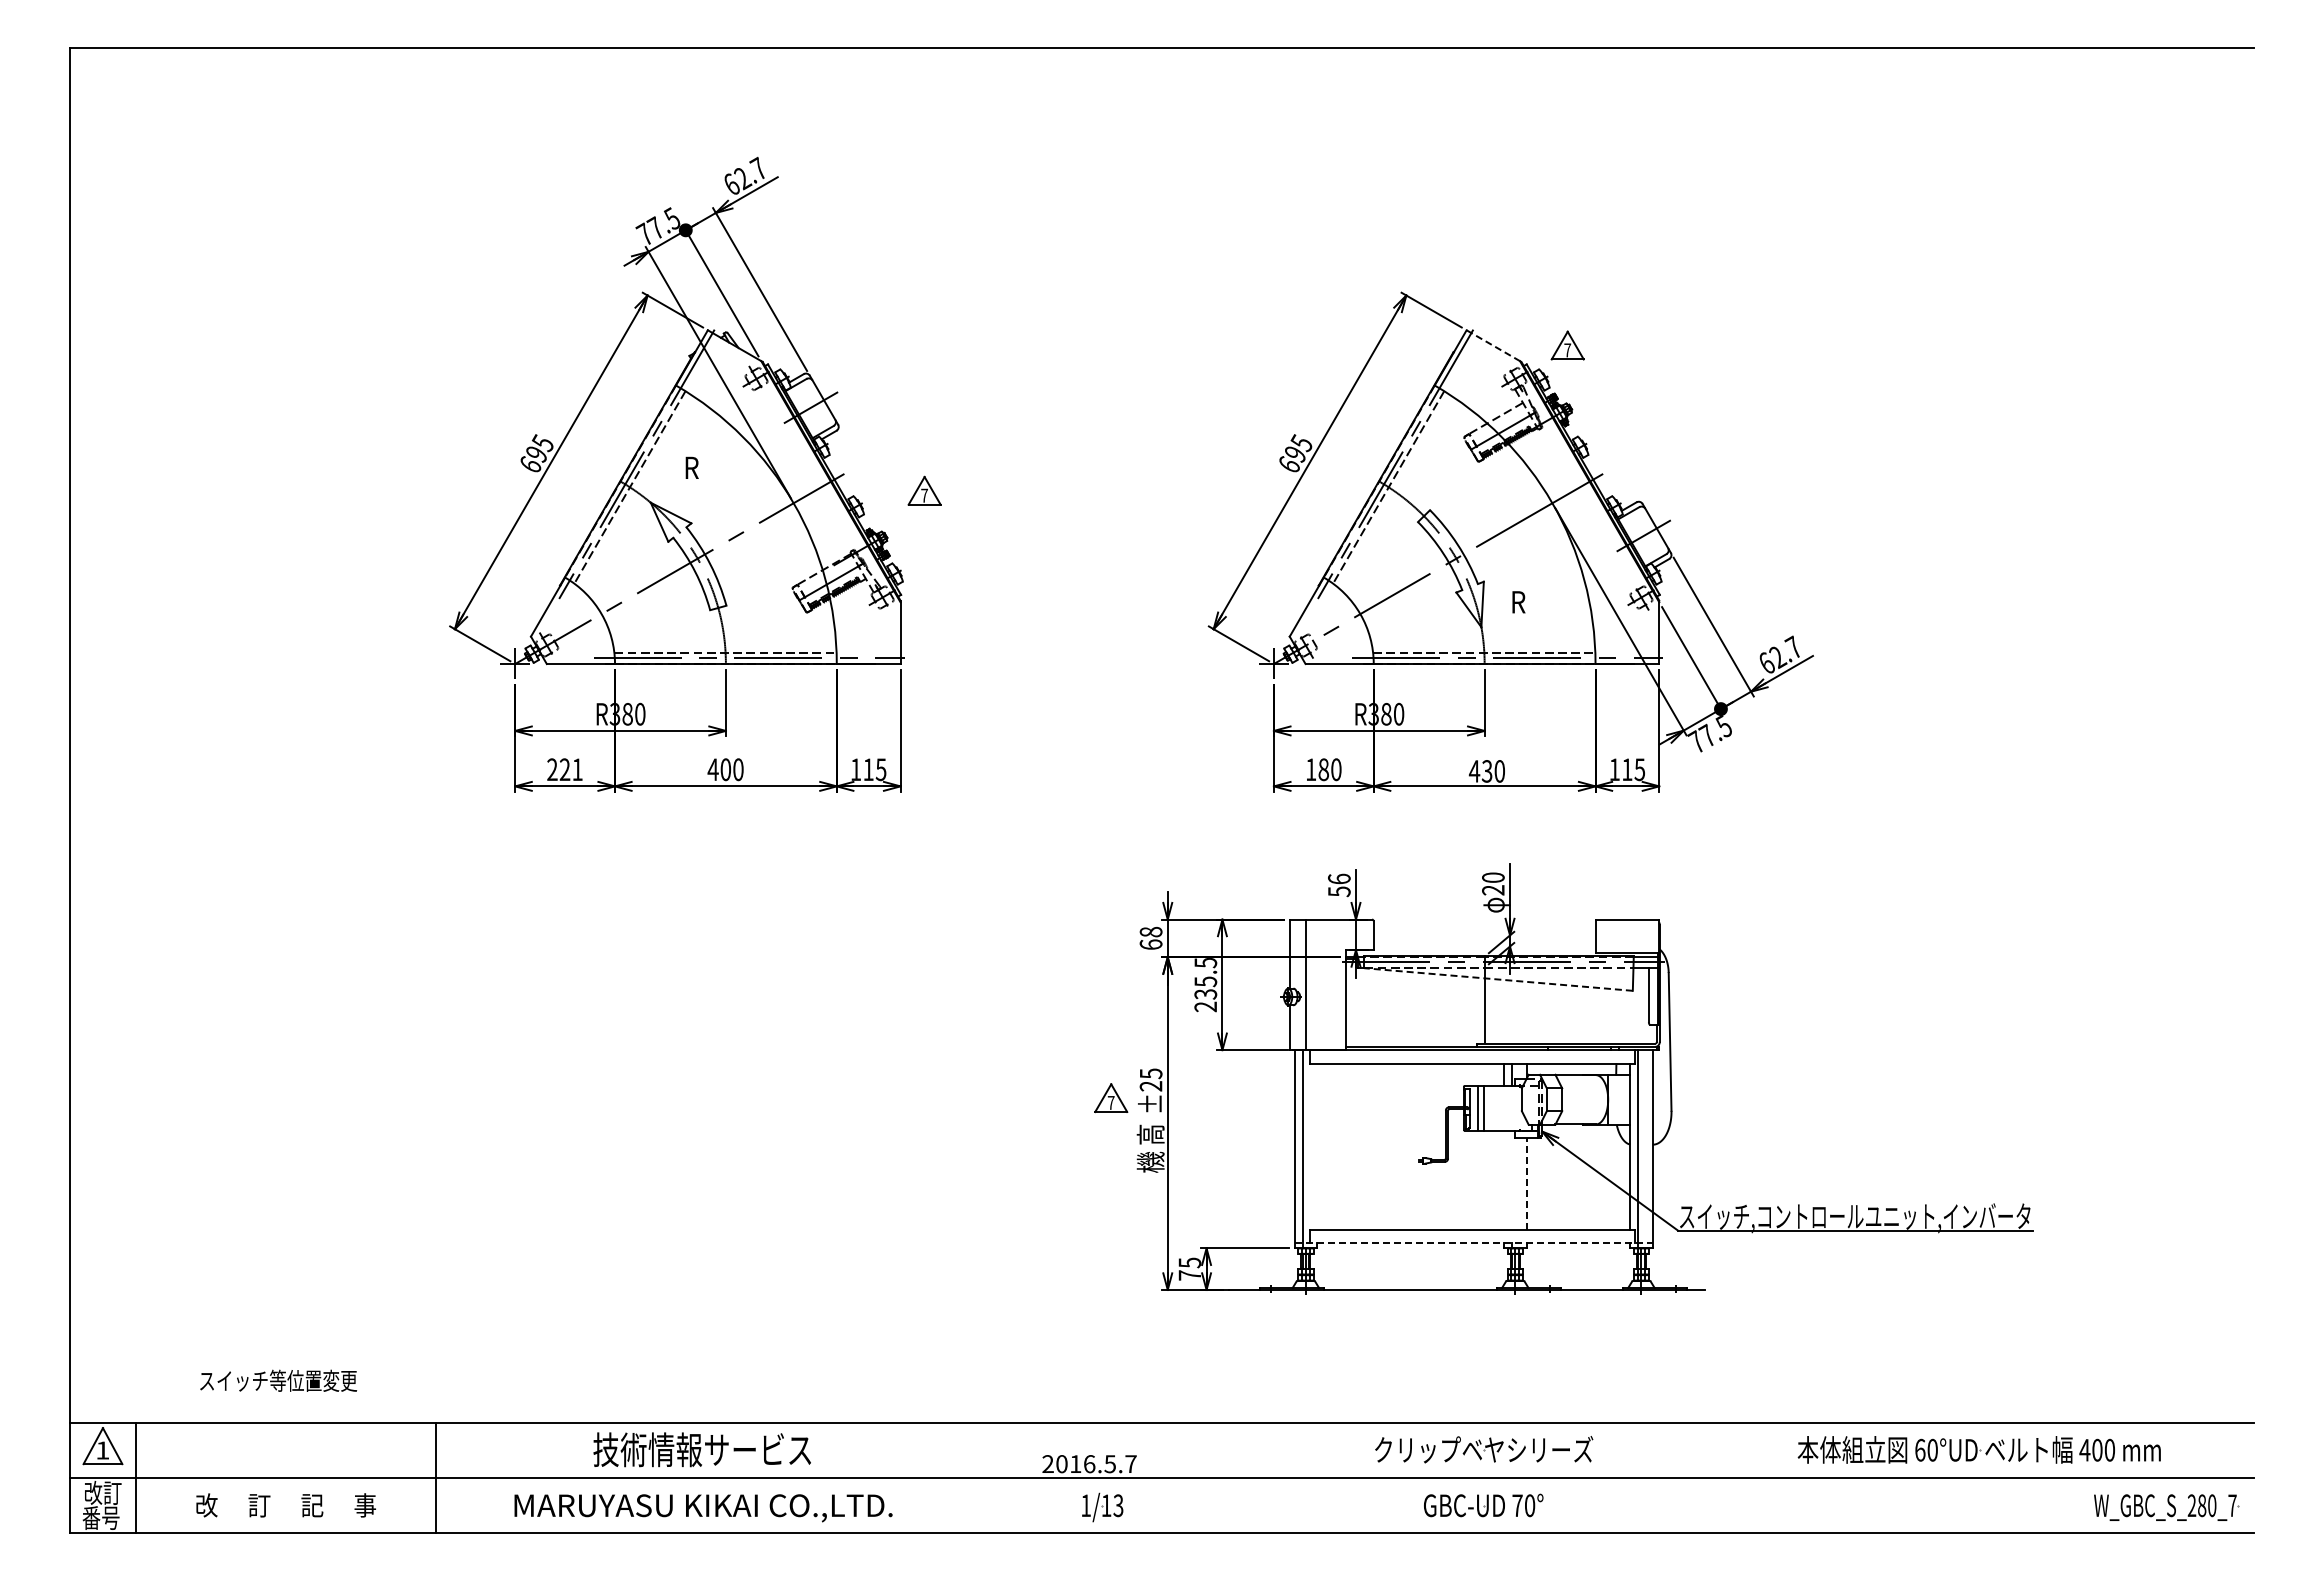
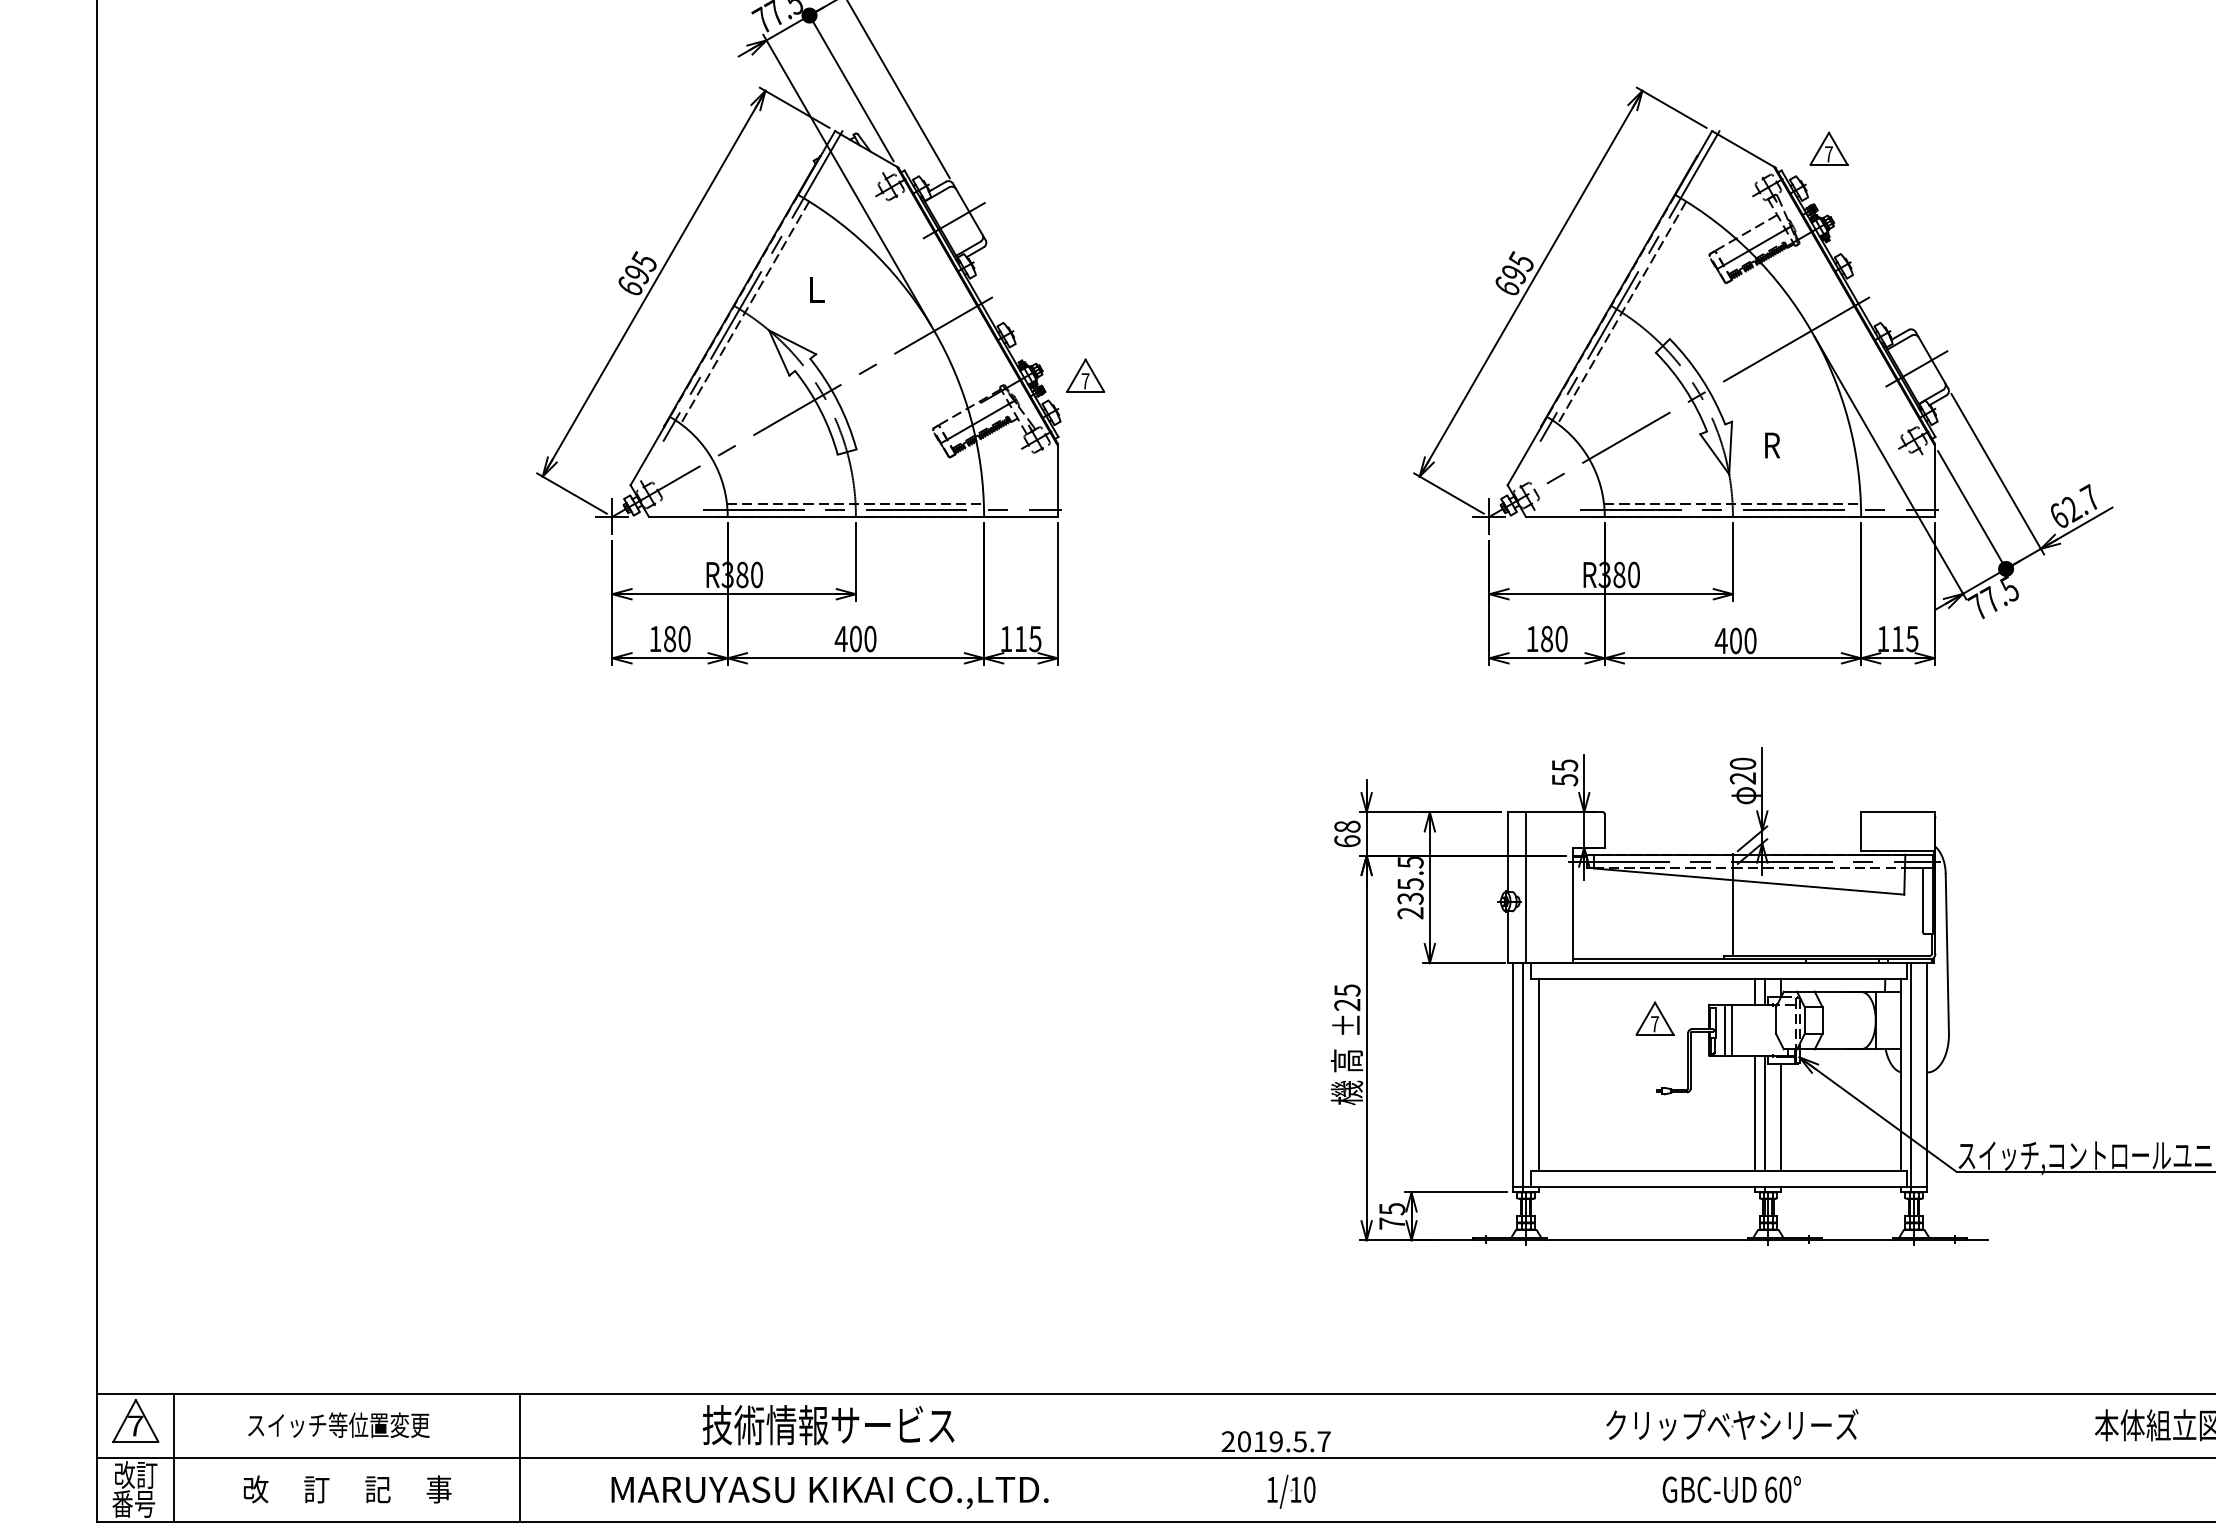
line: (1494, 346) -> (1744, 149), dashed -> solid
text: (691, 467) -> (816, 289), R -> L
part: (924, 490) -> (1085, 375), moved
text: (564, 769) -> (669, 638), 221 -> 180
text: (1486, 771) -> (1735, 641), 430 -> 400
text: (1339, 878) -> (1565, 764), 56 -> 55
line: (1498, 979) -> (1748, 881), dashed -> solid
part: (1111, 1098) -> (1655, 1019), moved
line: (1317, 1146) -> (1539, 1074), added
line: (1504, 1179) -> (1755, 1112), added
line: (1512, 1179) -> (1765, 1112), added
line: (1526, 1183) -> (1781, 1117), dashed -> solid
line: (1473, 1243) -> (1720, 1186), dashed -> solid
text: (278, 1380) -> (338, 1424), moved
text: (102, 1450) -> (135, 1425), 1 -> 7
text: (1089, 1464) -> (1276, 1442), 2016.5.7 -> 2019.5.7
text: (1118, 1505) -> (1309, 1489), 1/13 -> 1/10
text: (1517, 1505) -> (1770, 1489), 70° -> 60°

